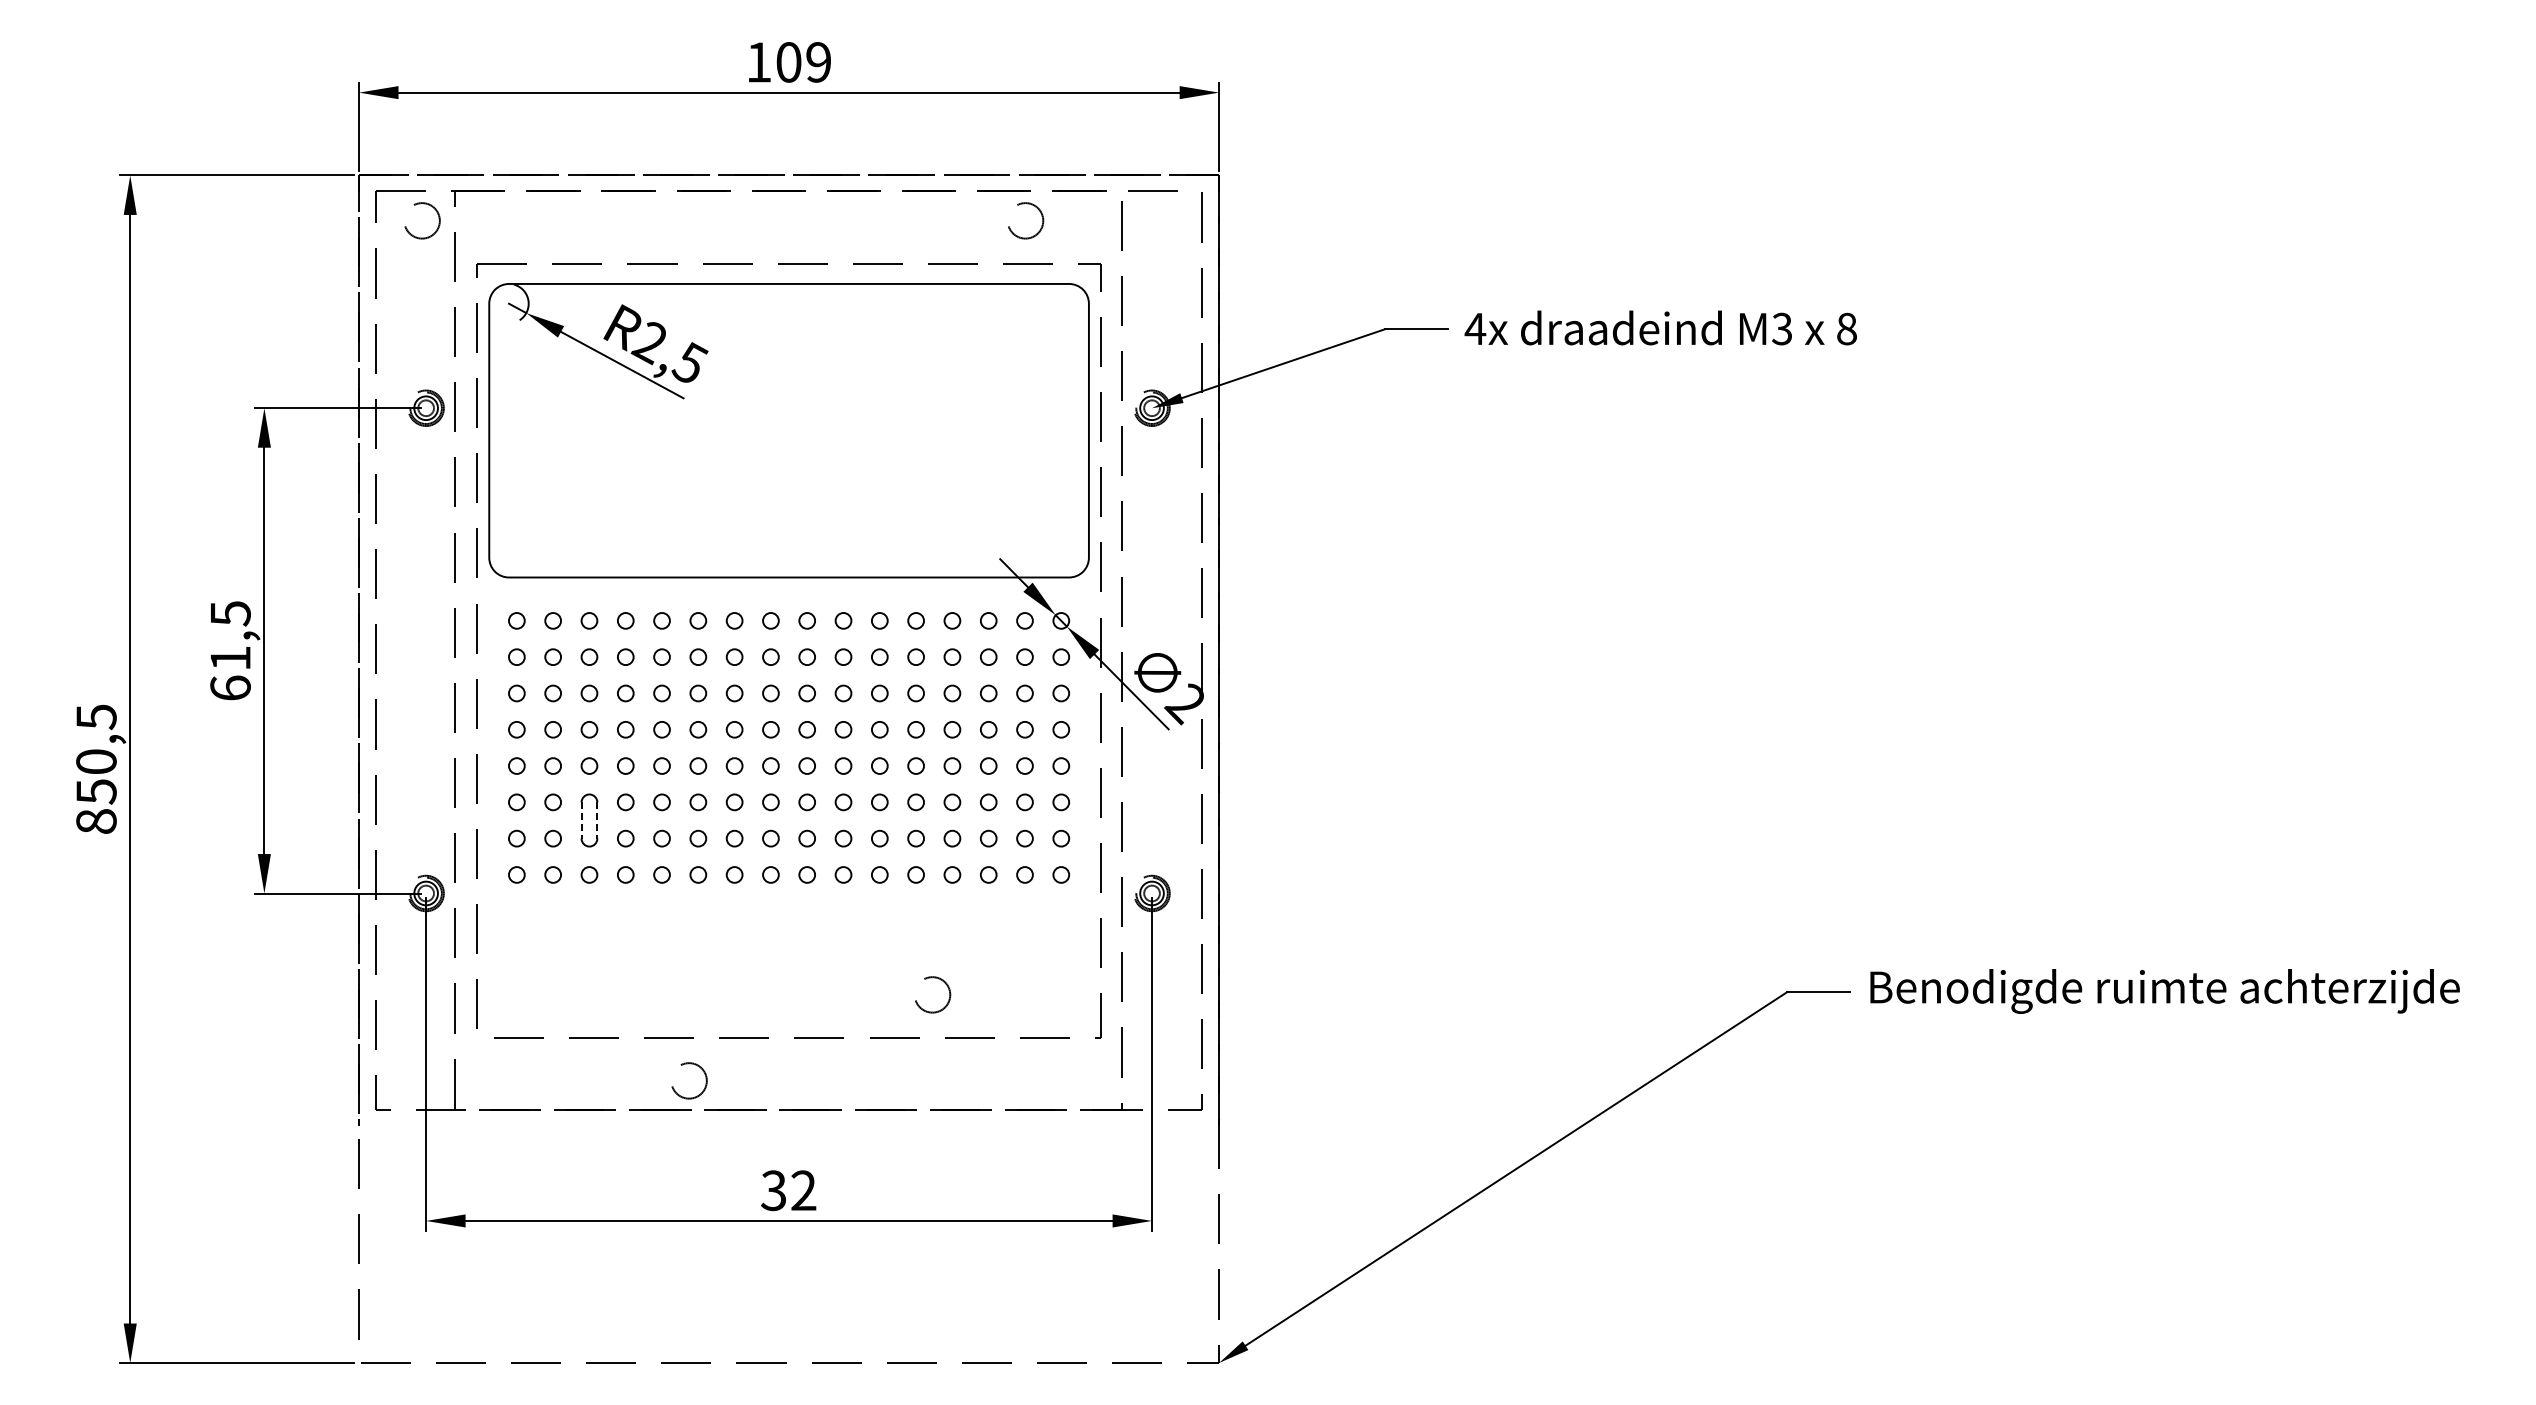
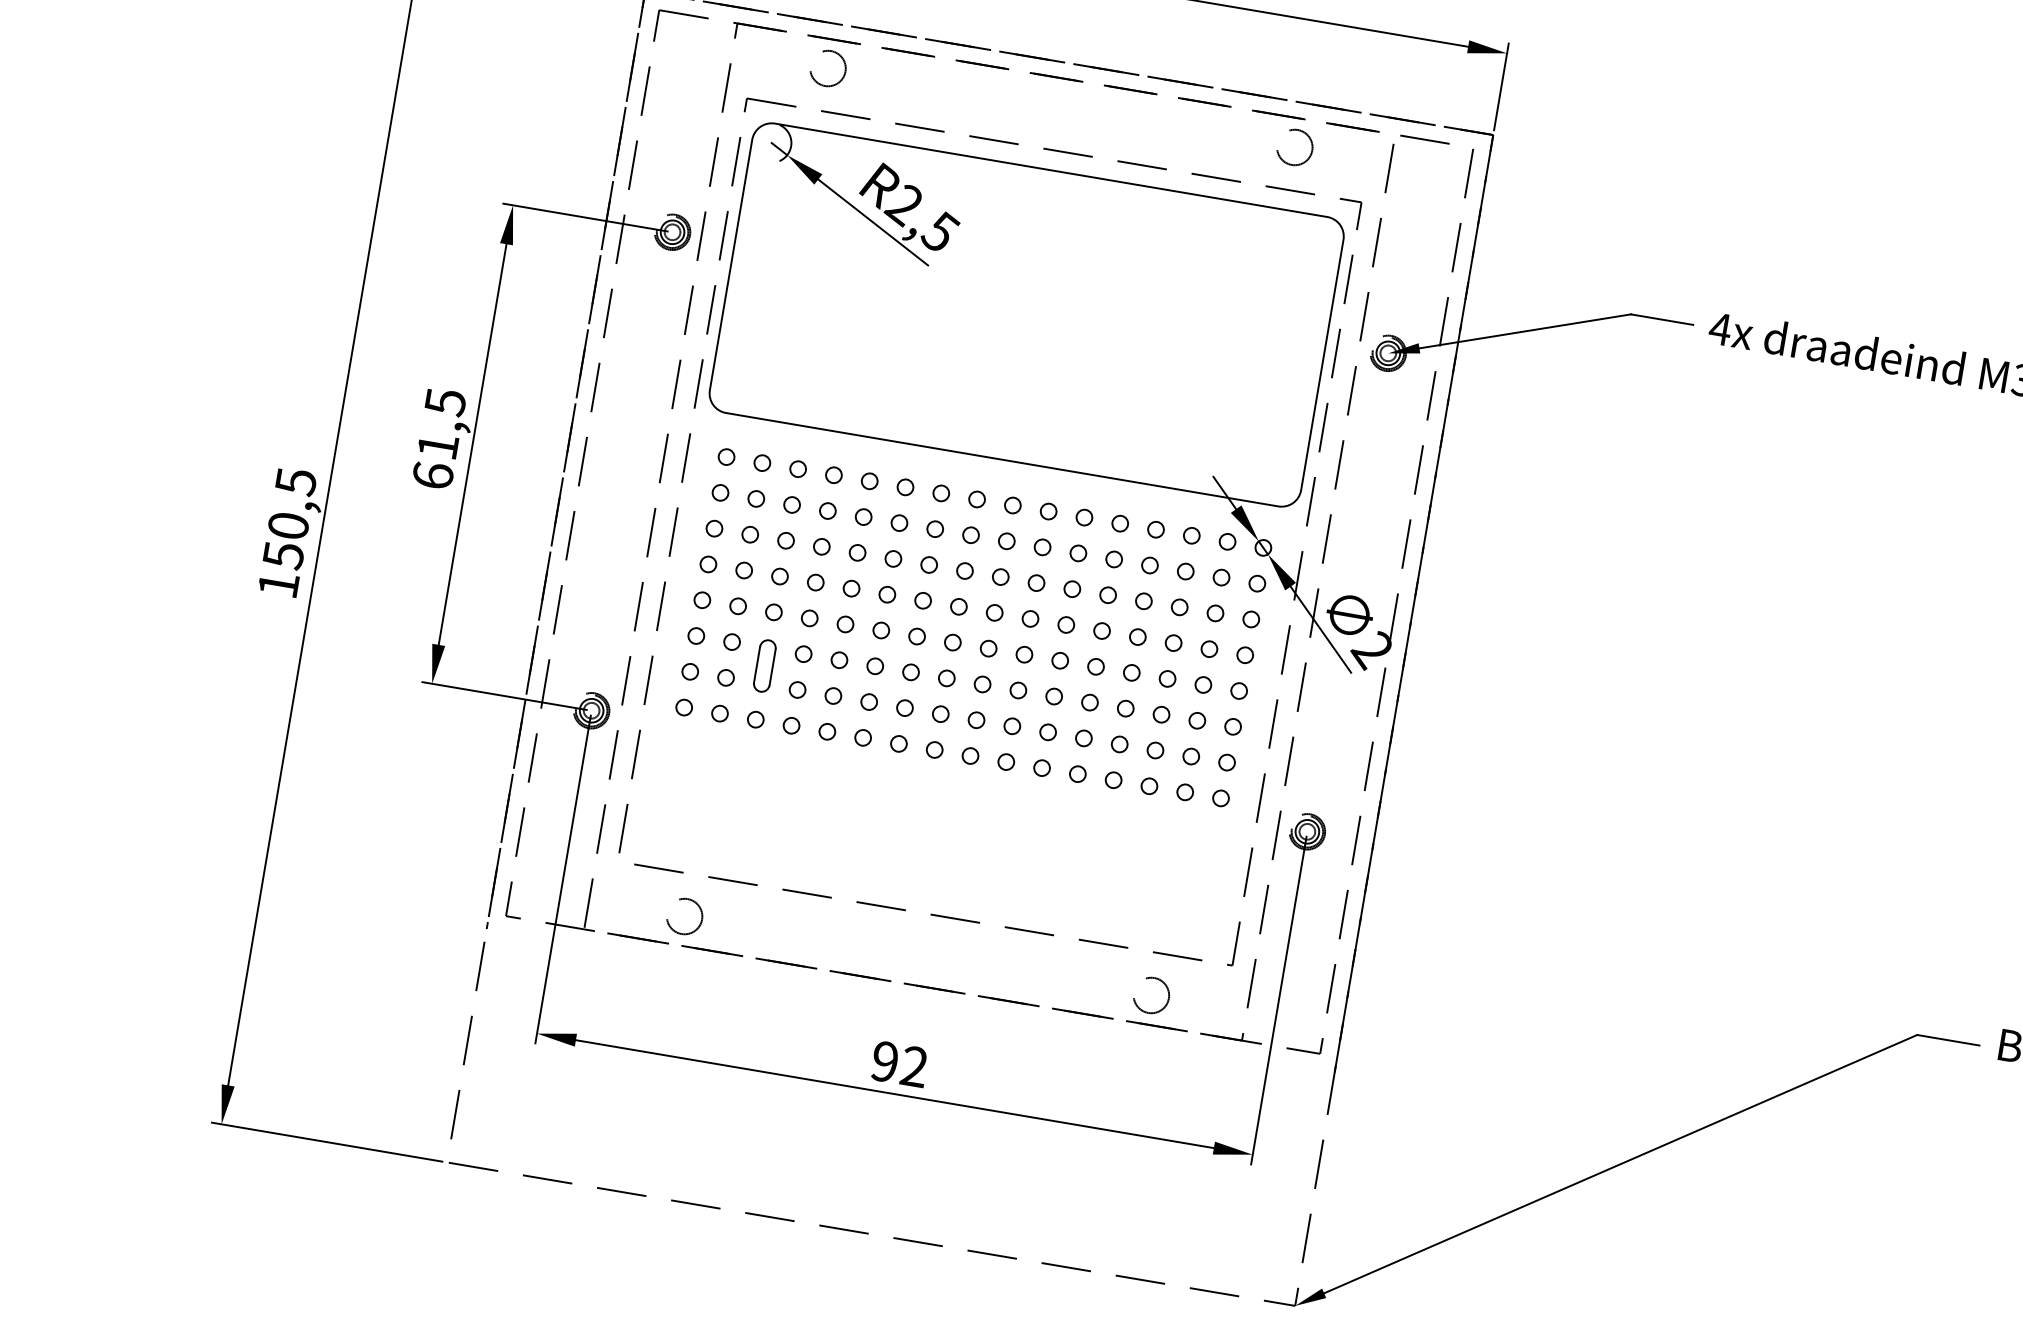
circle: (422, 220) -> (828, 68), moved
text: (96, 821) -> (278, 584), 850,5 -> 150,5
line: (581, 821) -> (756, 665), dashed -> solid
line: (597, 821) -> (772, 668), dashed -> solid
circle: (933, 994) -> (1152, 995), moved
circle: (689, 1080) -> (685, 916), moved
text: (773, 1190) -> (884, 1061), 32 -> 92

